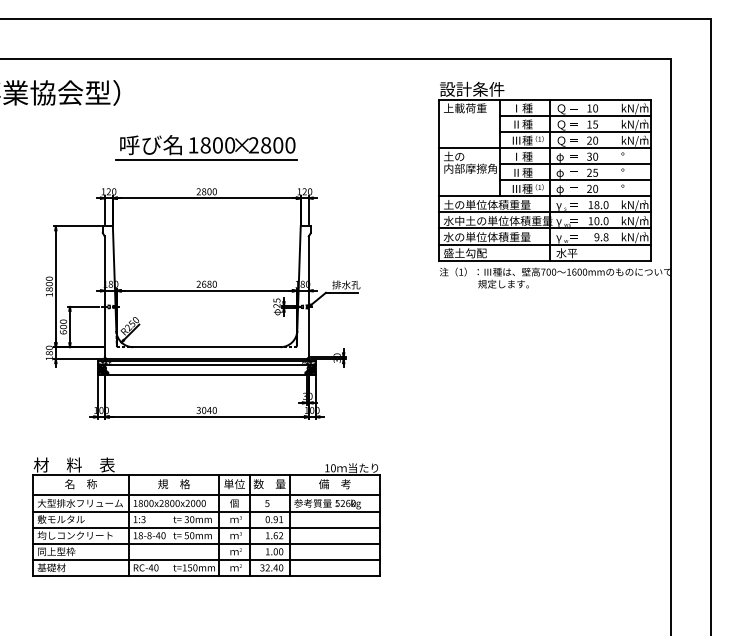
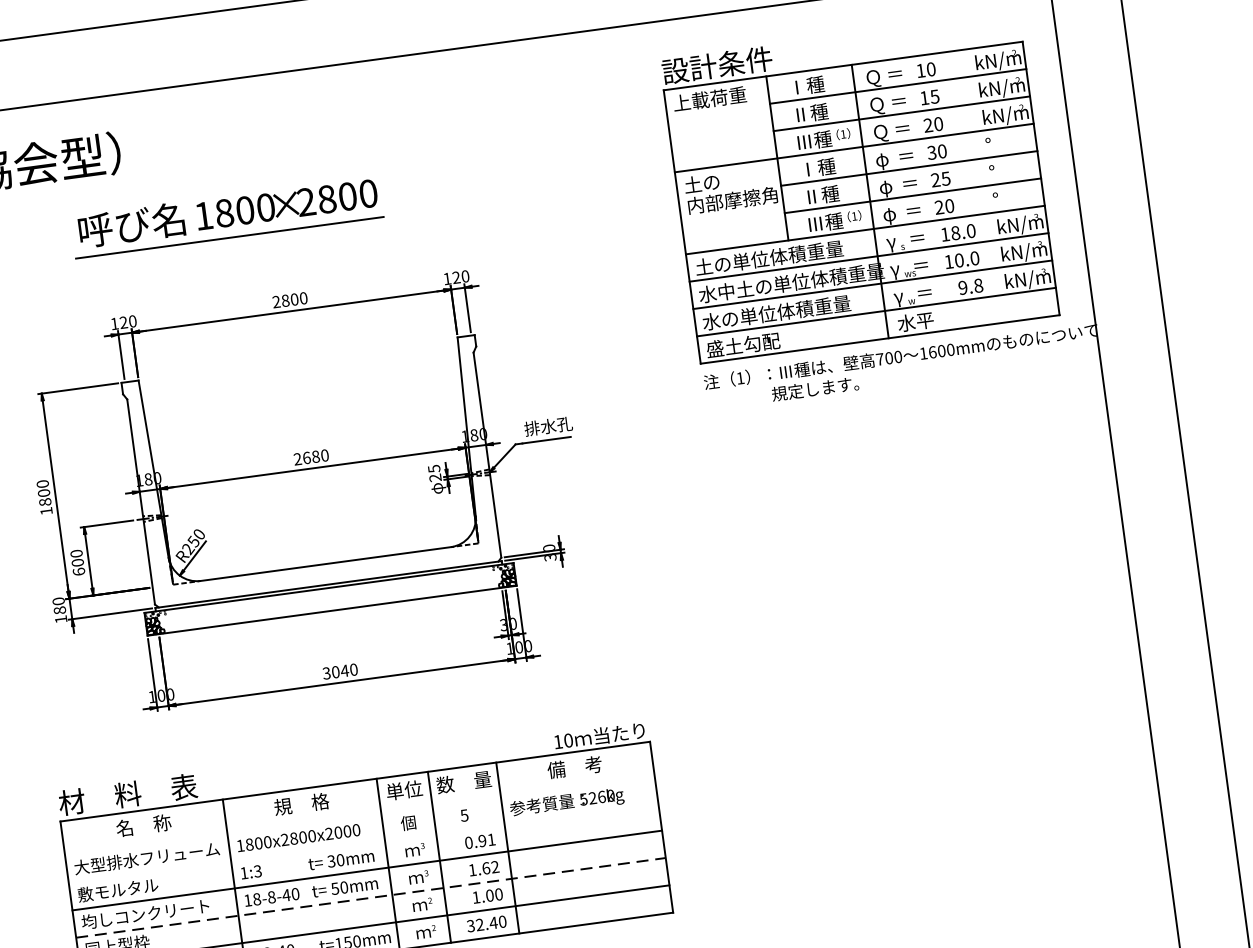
part: (206, 147) -> (226, 216), moved
line: (206, 364) -> (329, 593), removed
line: (206, 495) -> (359, 815), removed
line: (206, 511) -> (363, 843), removed
line: (206, 543) -> (370, 897), solid -> dashed

